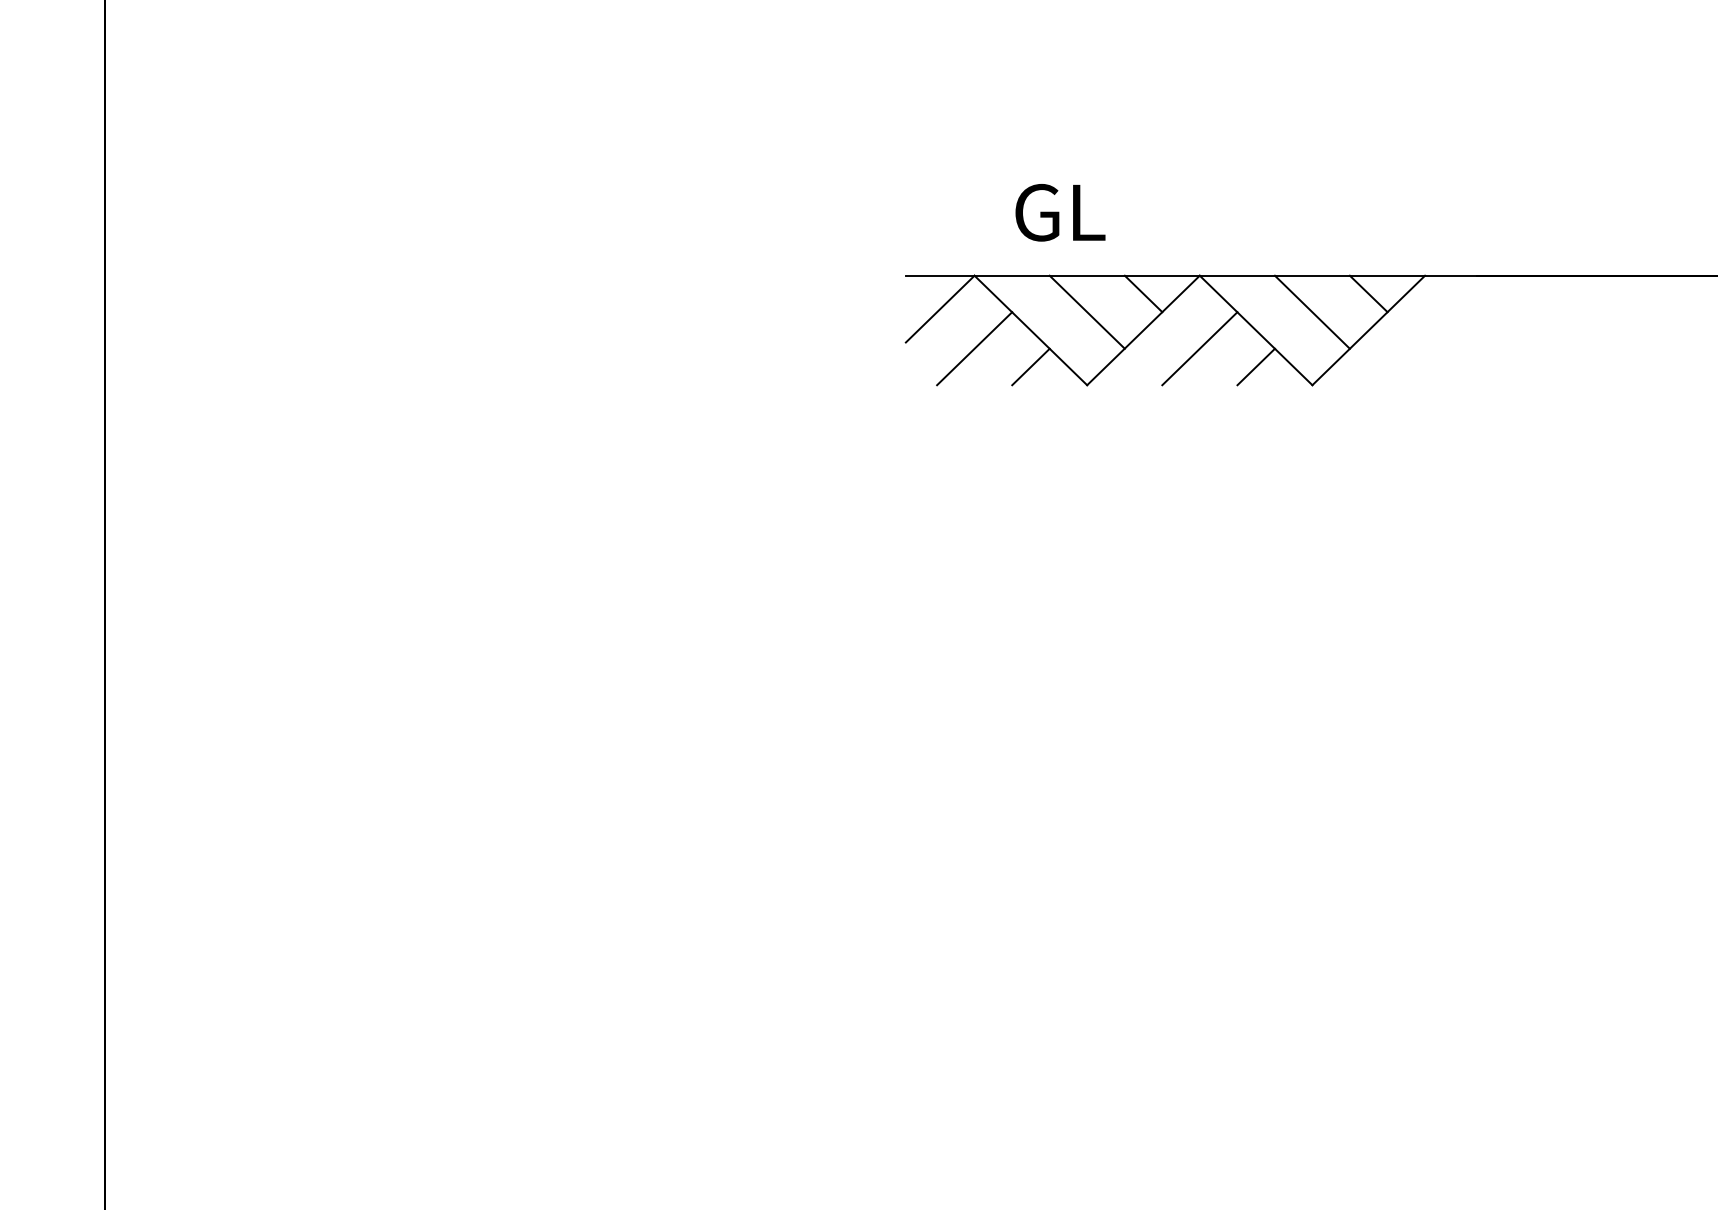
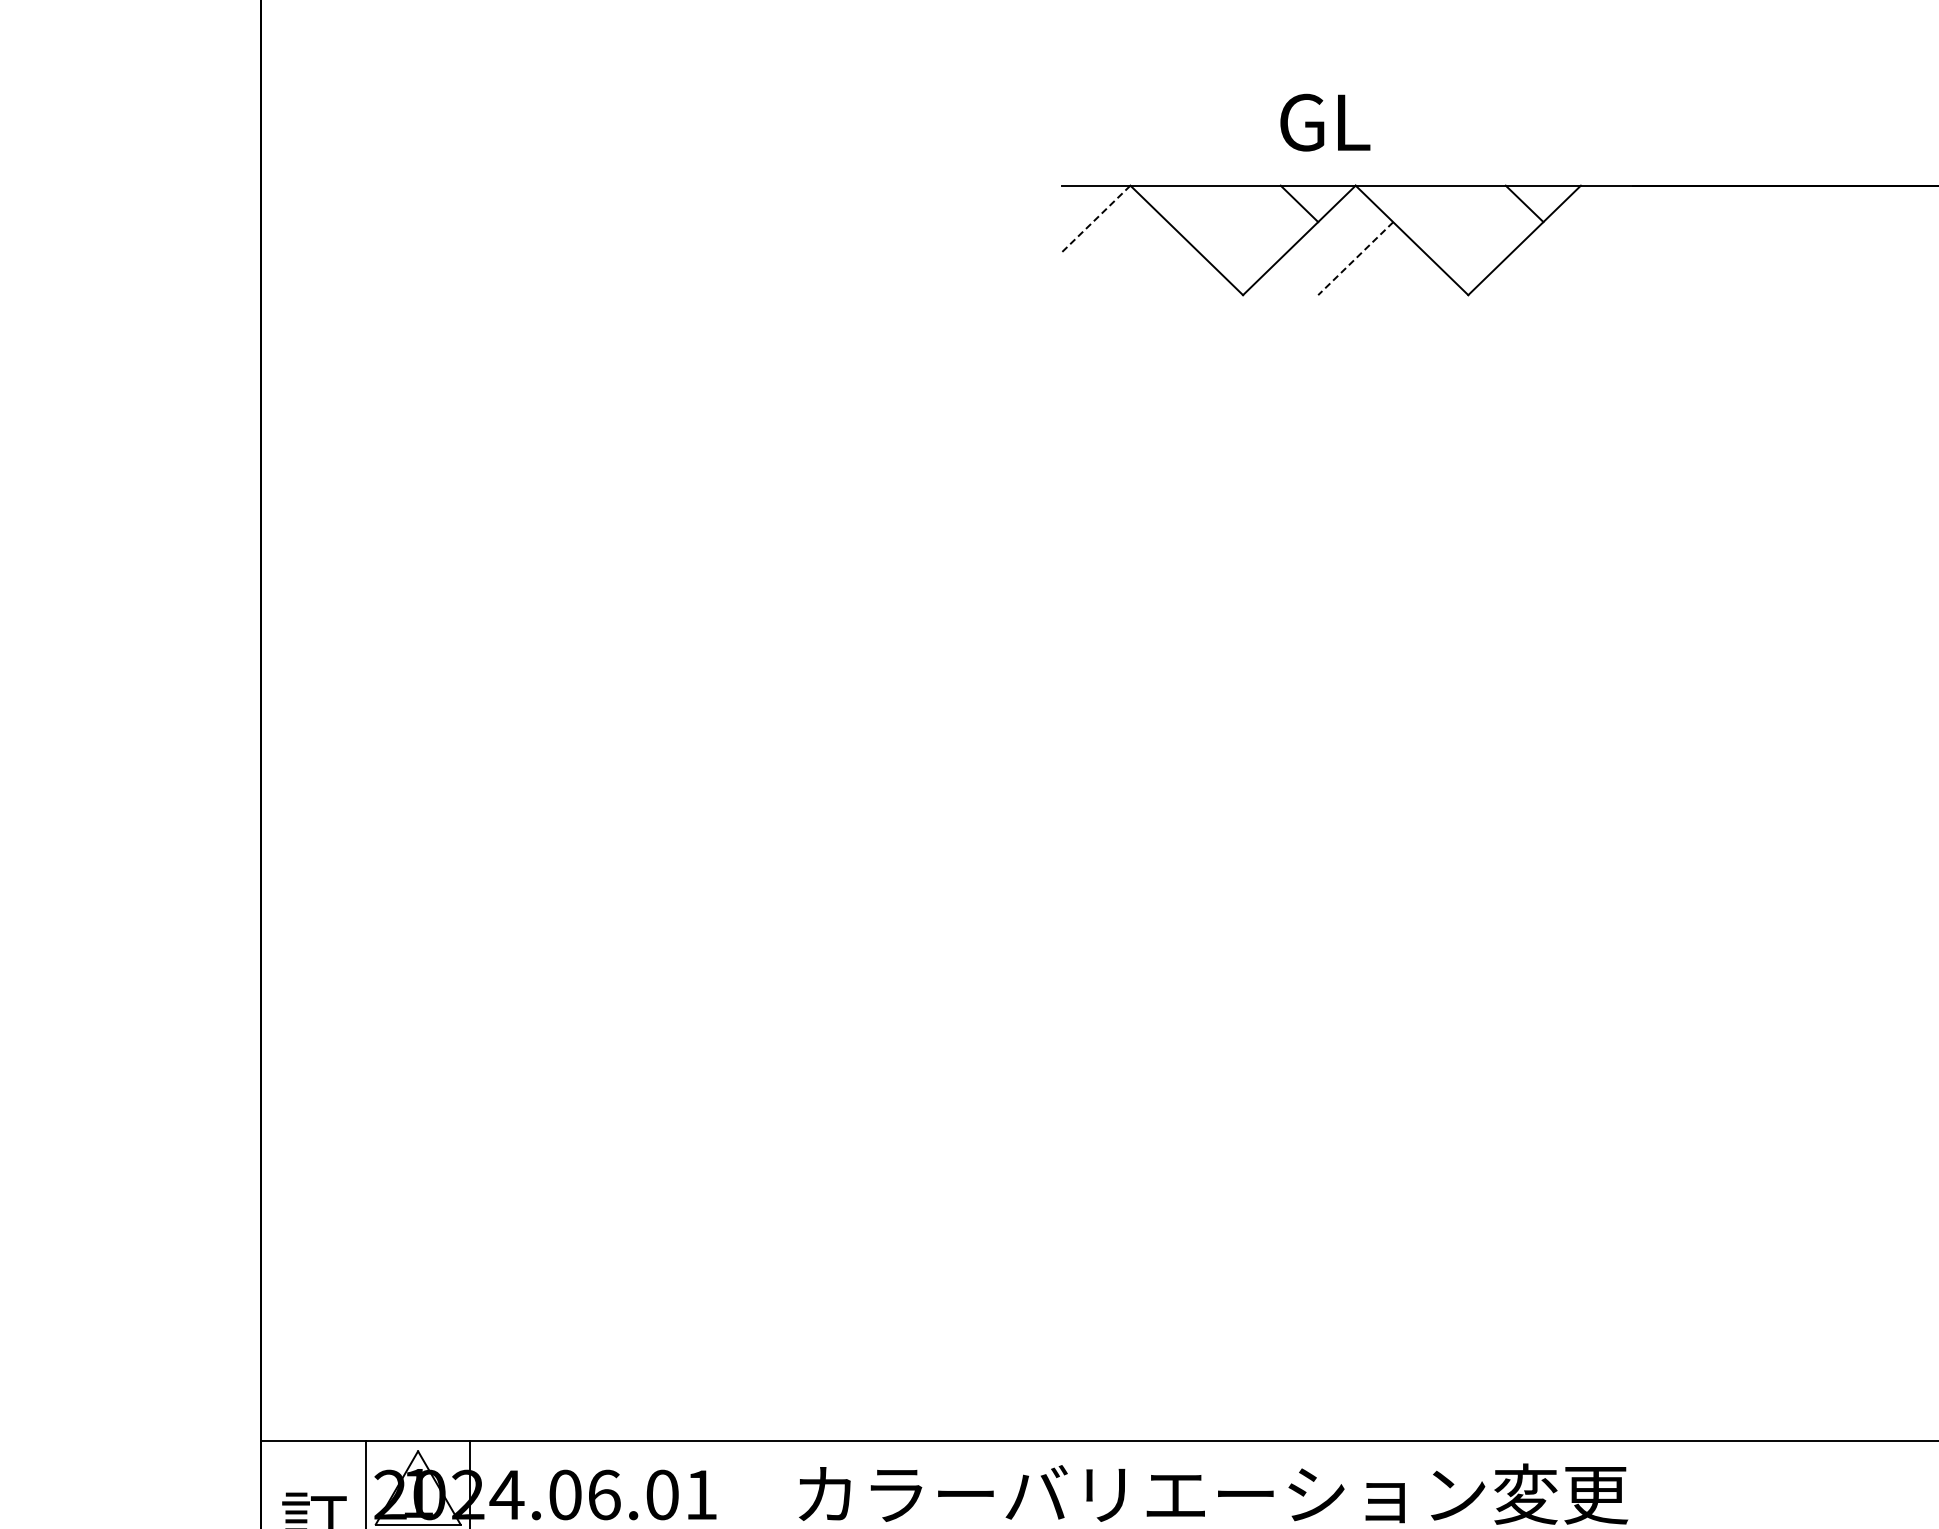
text: (1060, 212) -> (1325, 122), moved
line: (940, 309) -> (1096, 219), solid -> dashed
line: (1086, 311) -> (1242, 221), removed
line: (1311, 311) -> (1467, 221), removed
line: (974, 348) -> (1130, 258), removed
line: (1199, 348) -> (1355, 258), solid -> dashed
line: (1030, 366) -> (1186, 276), removed
line: (1255, 366) -> (1411, 276), removed

